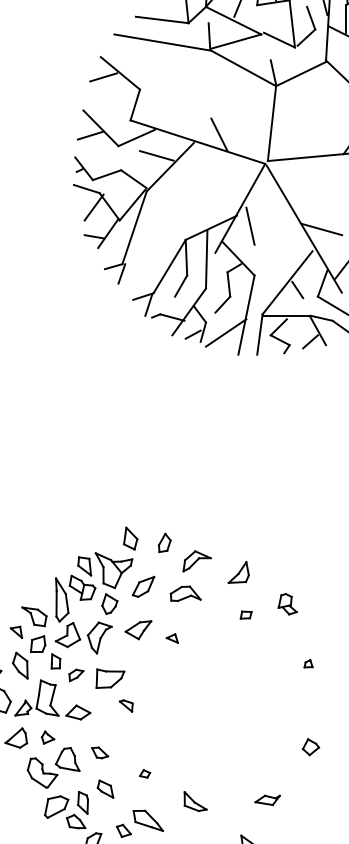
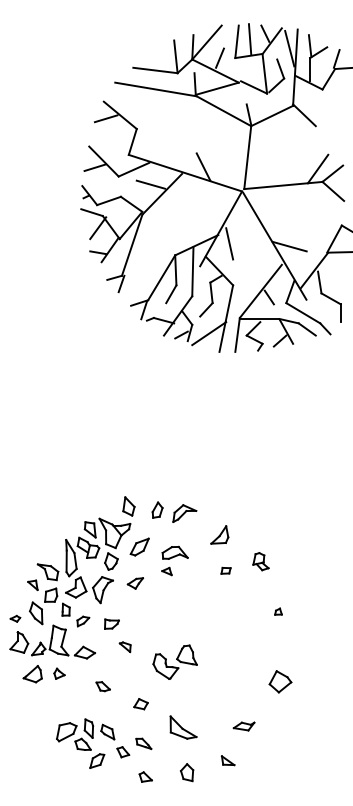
part: (196, 561) -> (184, 513), moved
part: (138, 630) -> (135, 583), size x0.7
part: (171, 638) -> (166, 571), moved
part: (109, 677) -> (111, 623), size x0.6
part: (310, 746) -> (280, 681), size x1.6
part: (52, 767) -> (174, 661), moved
part: (144, 774) -> (140, 704), size x1.6
part: (105, 788) -> (107, 731), moved
part: (195, 801) -> (183, 727), size x1.4
part: (147, 820) -> (143, 743), size x0.6

